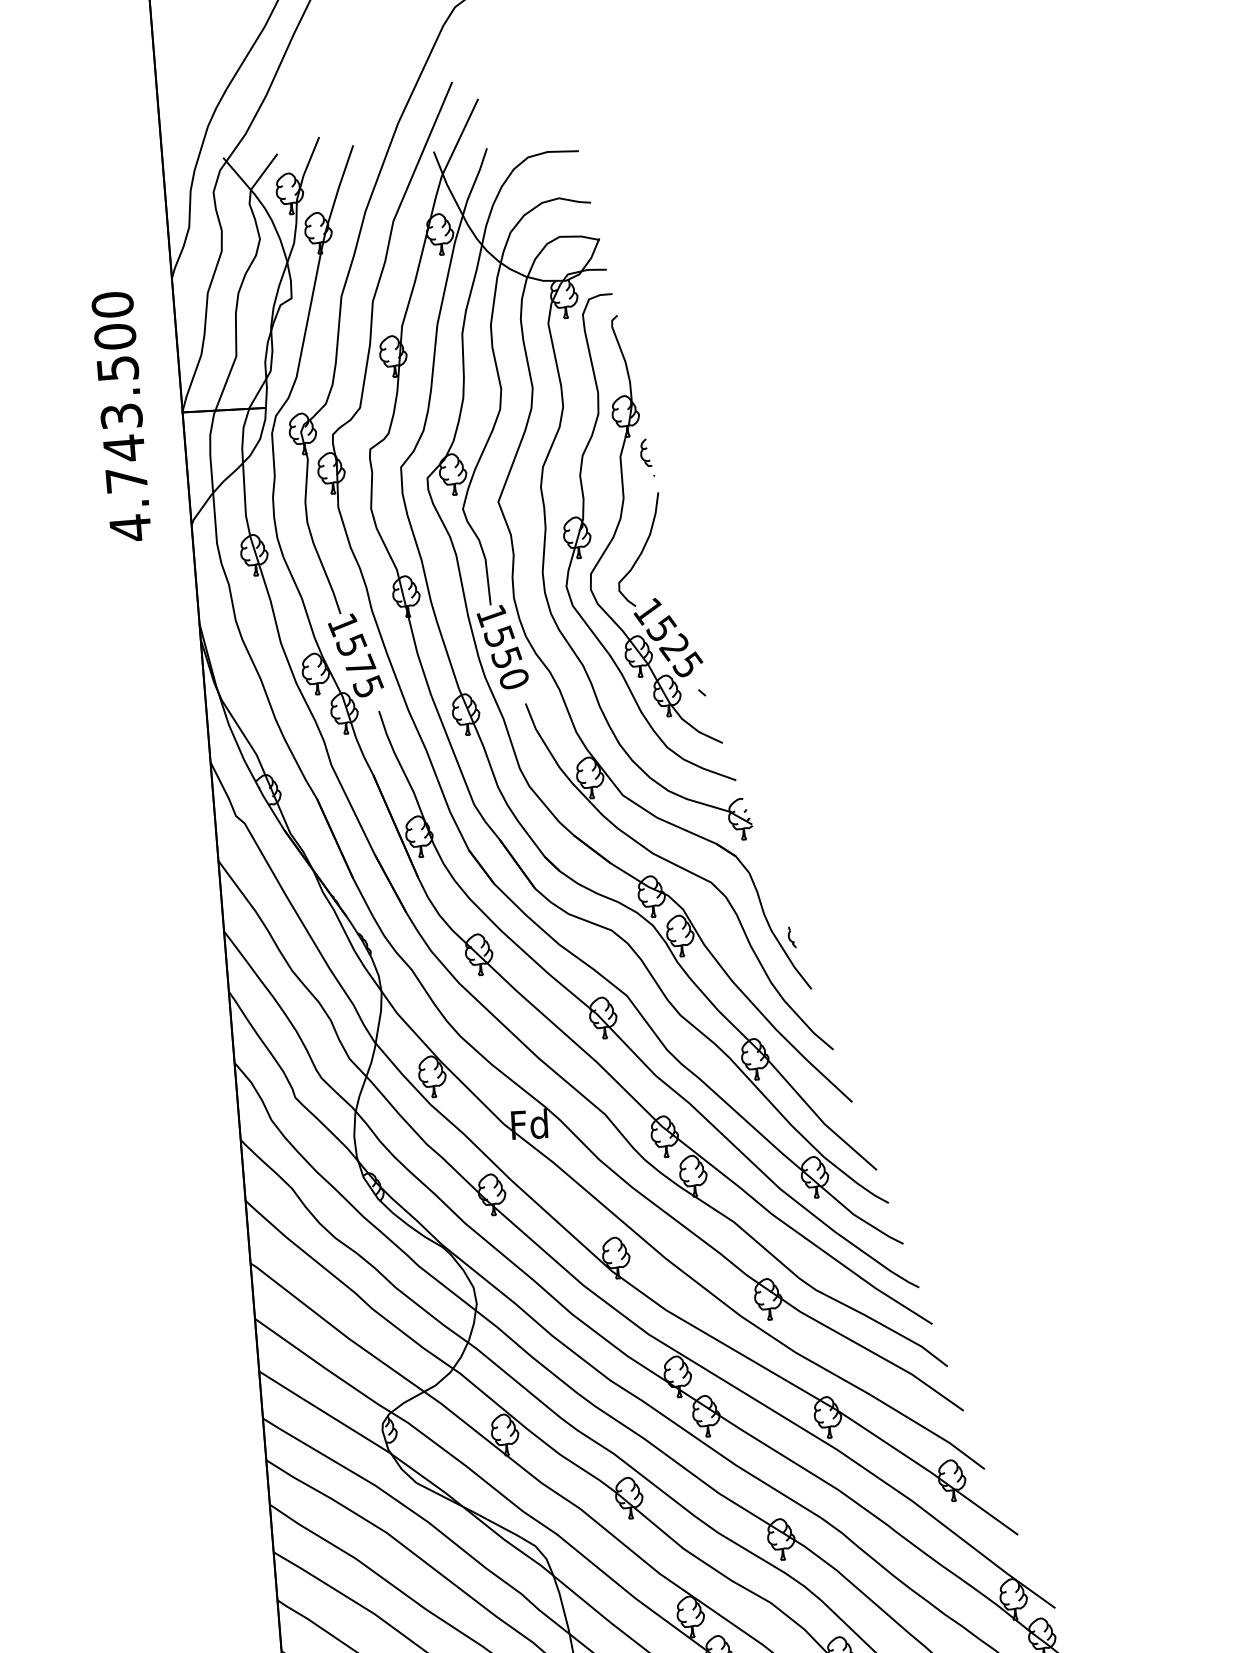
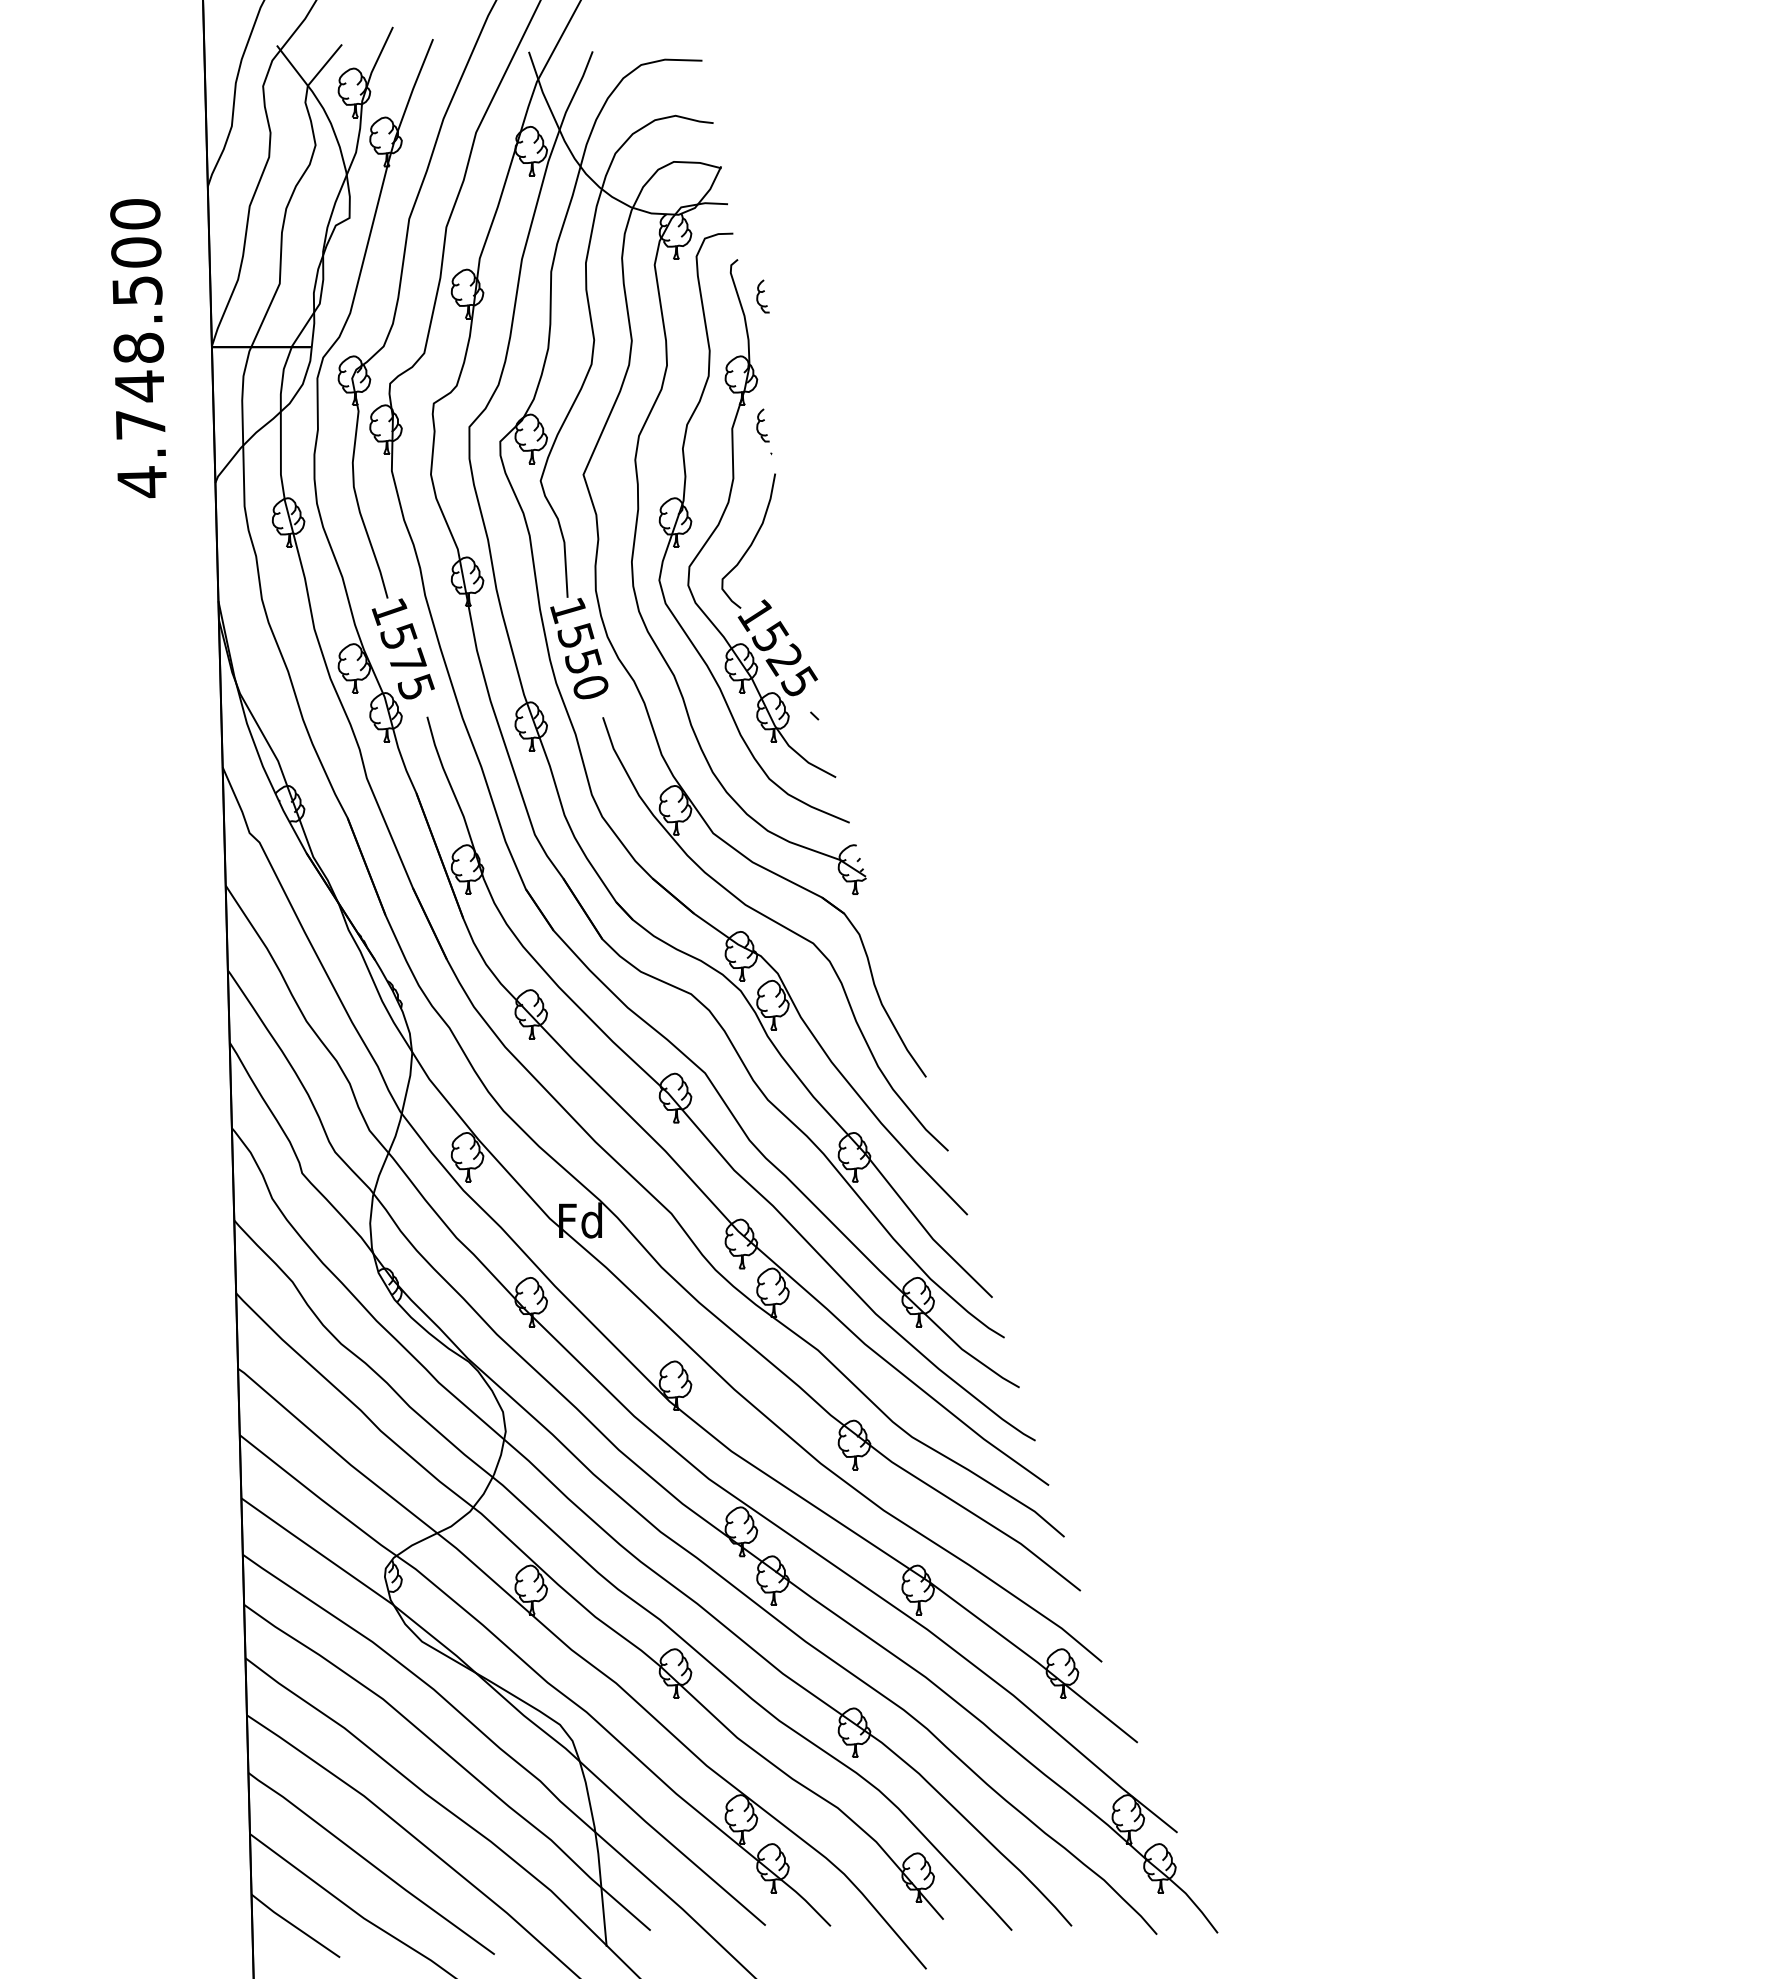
part: (639, 345) -> (762, 296), added
text: (121, 415) -> (138, 347), 4.743.500 -> 4.748.500
part: (791, 937) -> (905, 1014), removed

